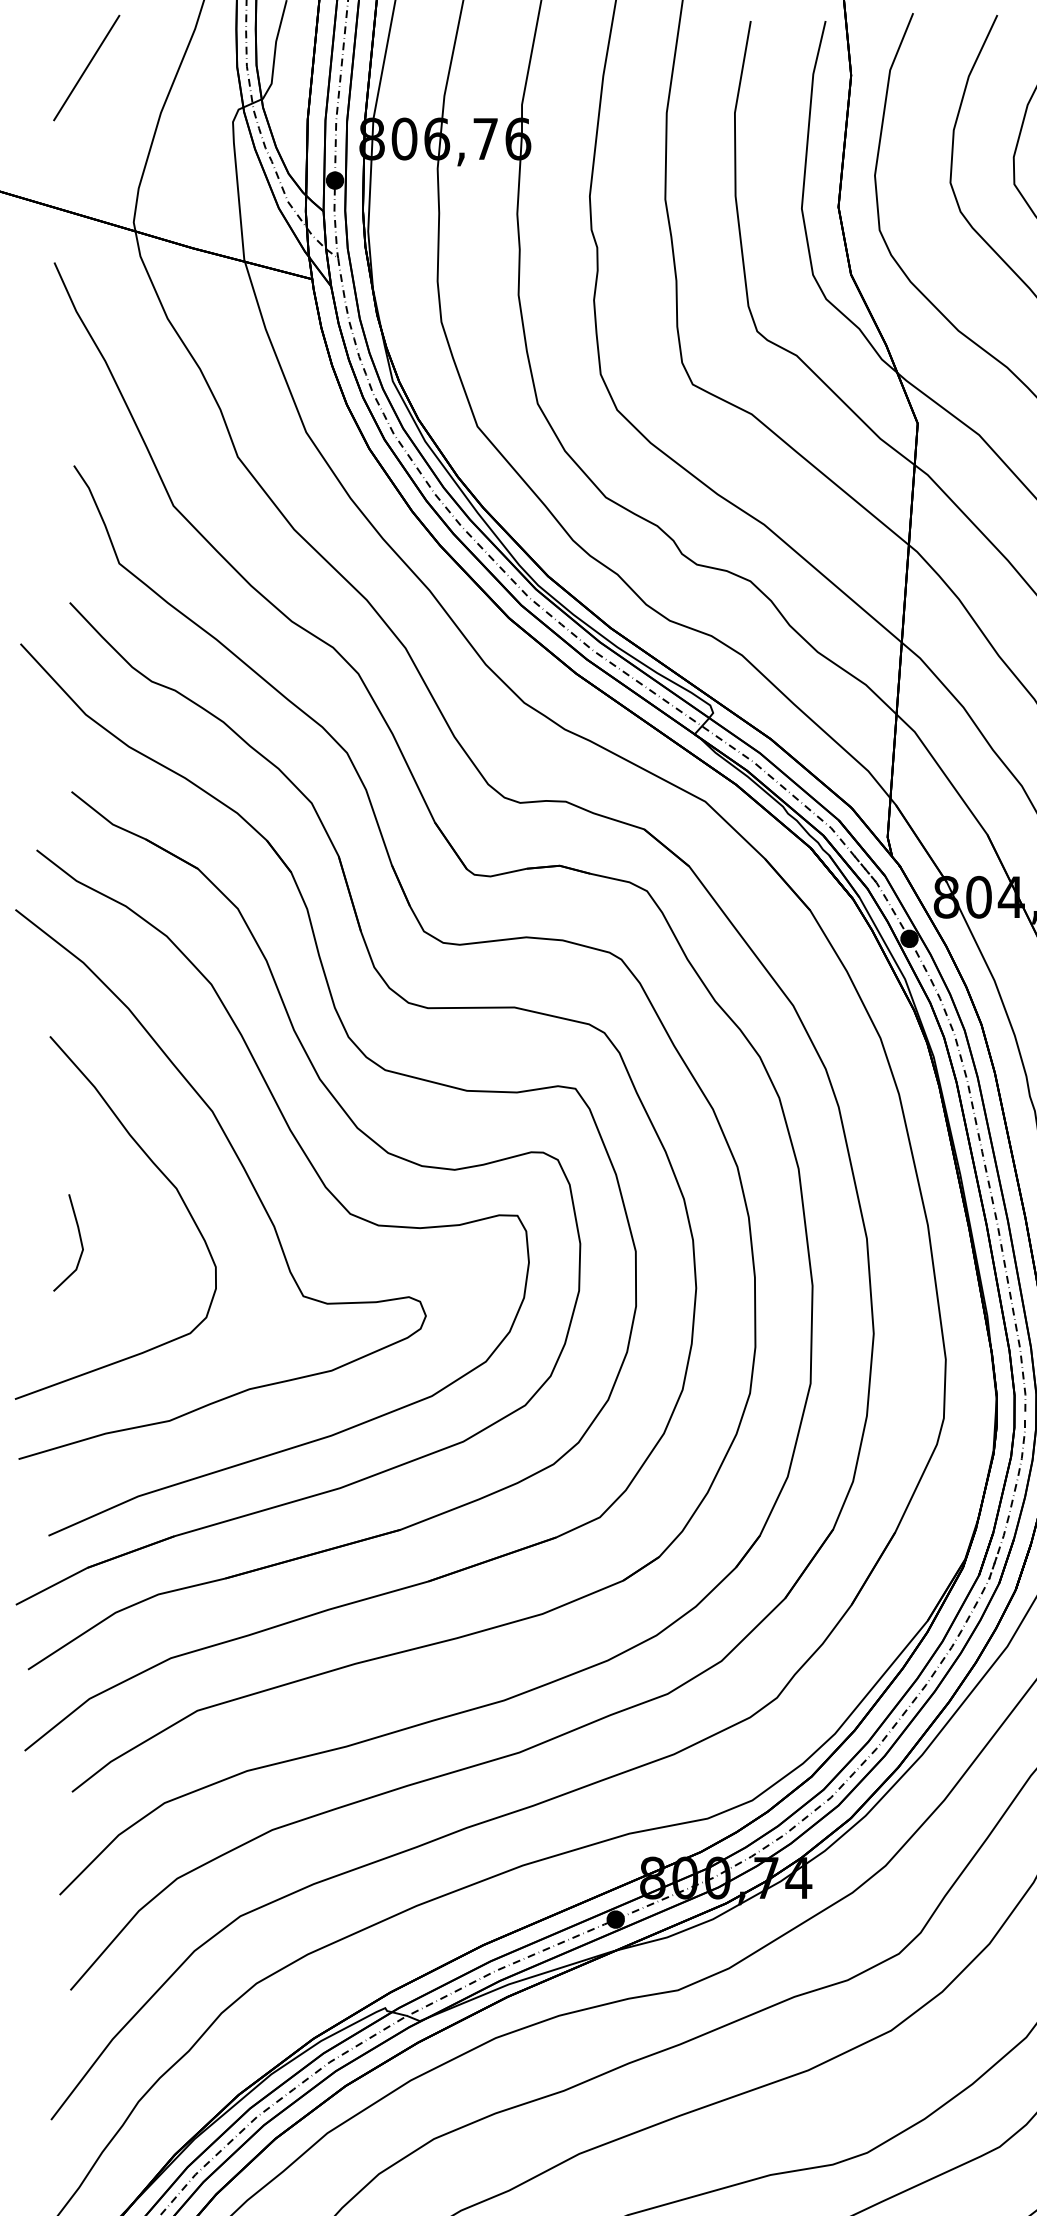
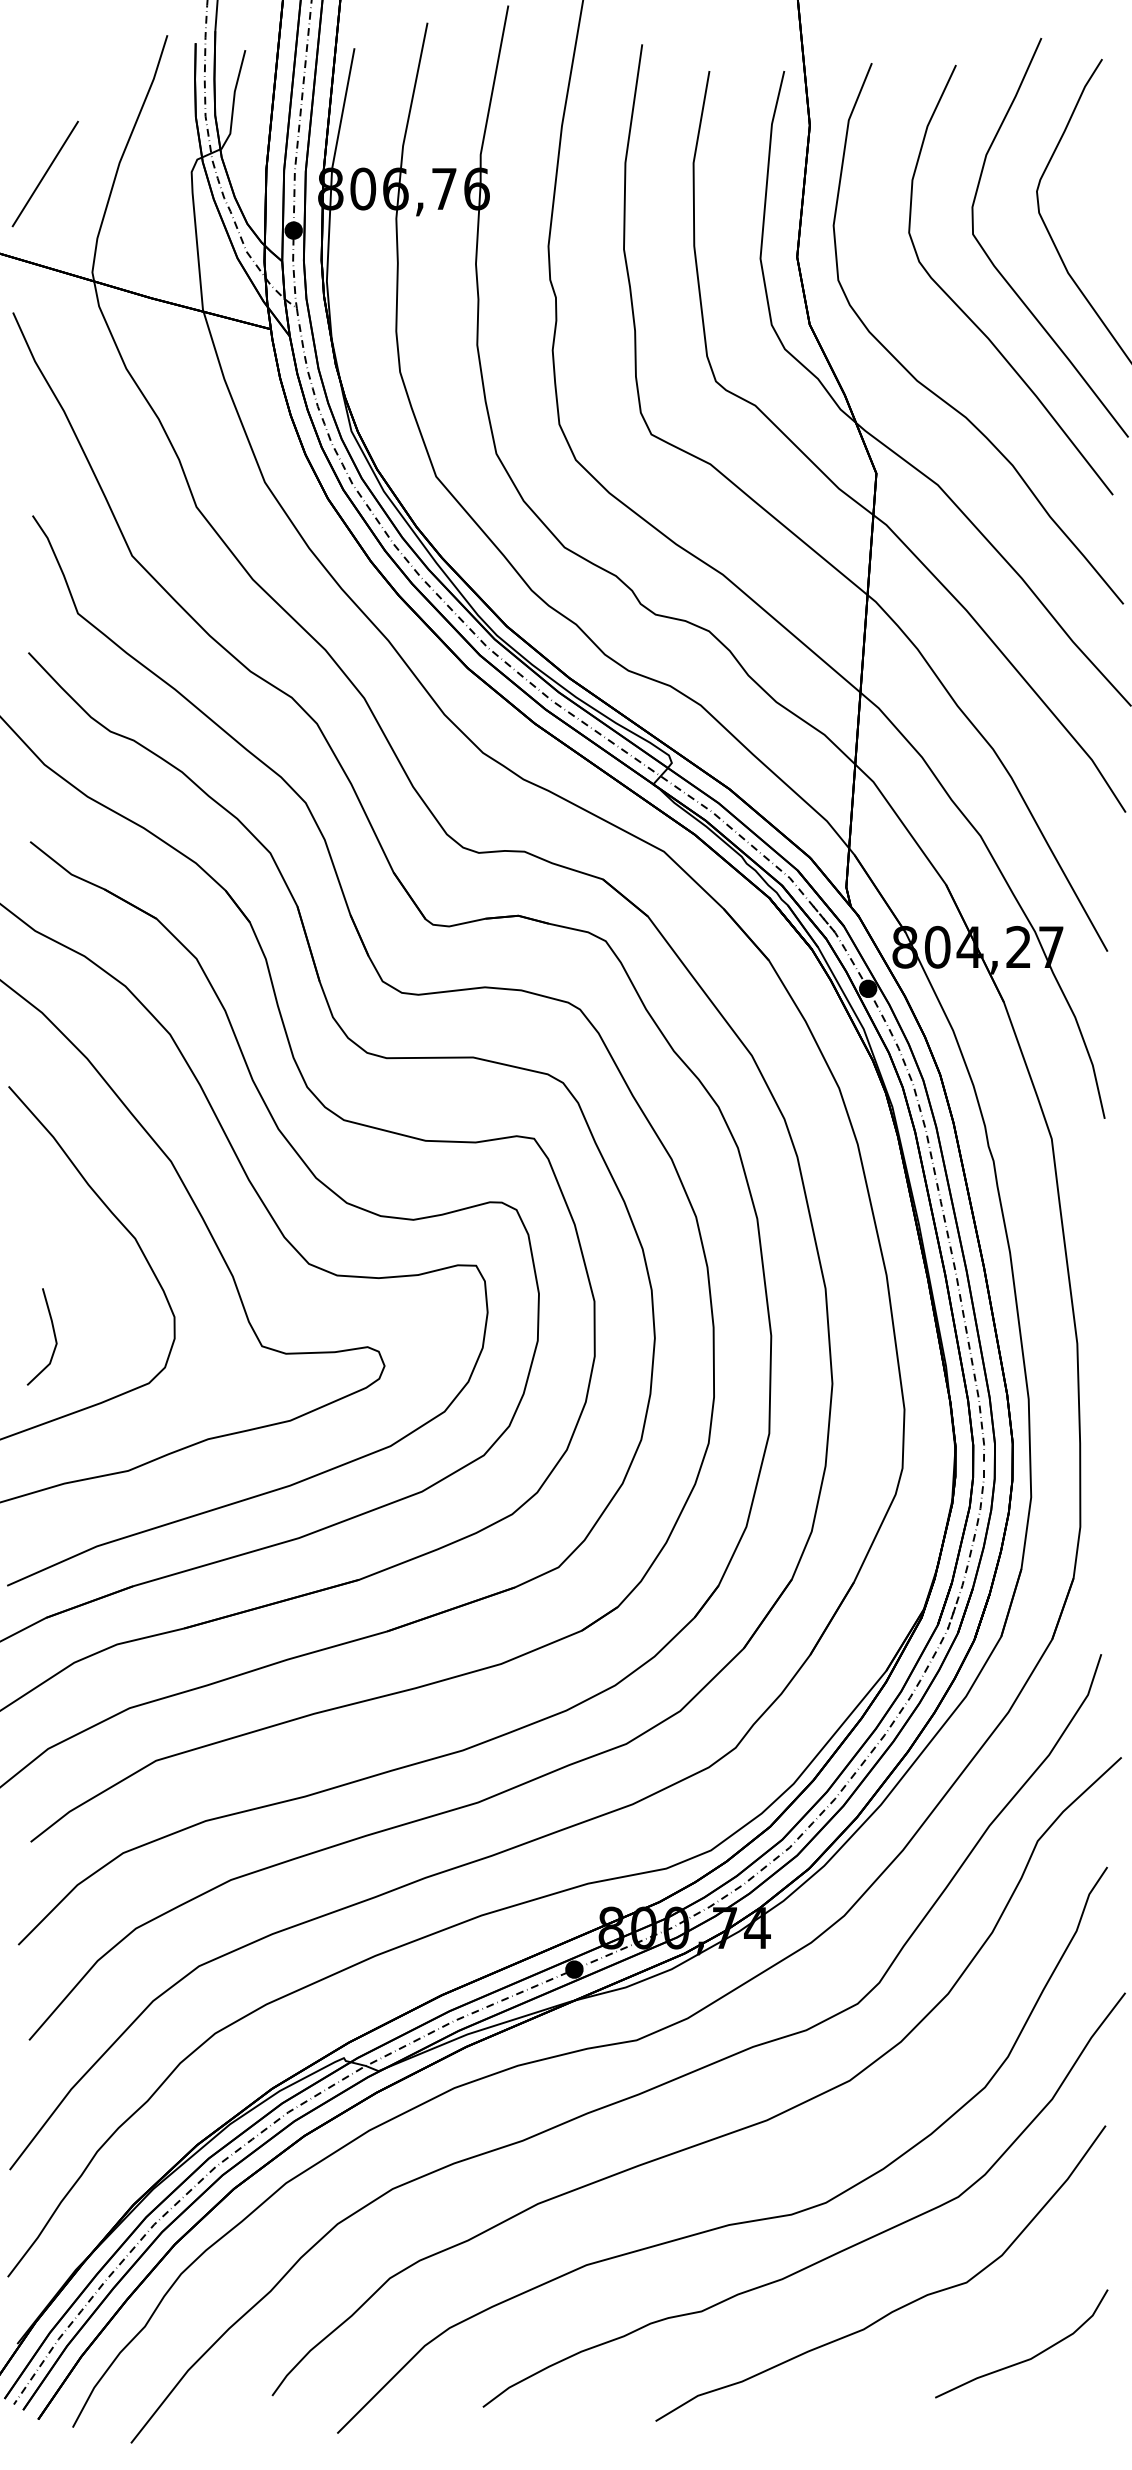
line: (85, 67) -> (44, 173), moved
line: (79, 1240) -> (53, 1334), moved

